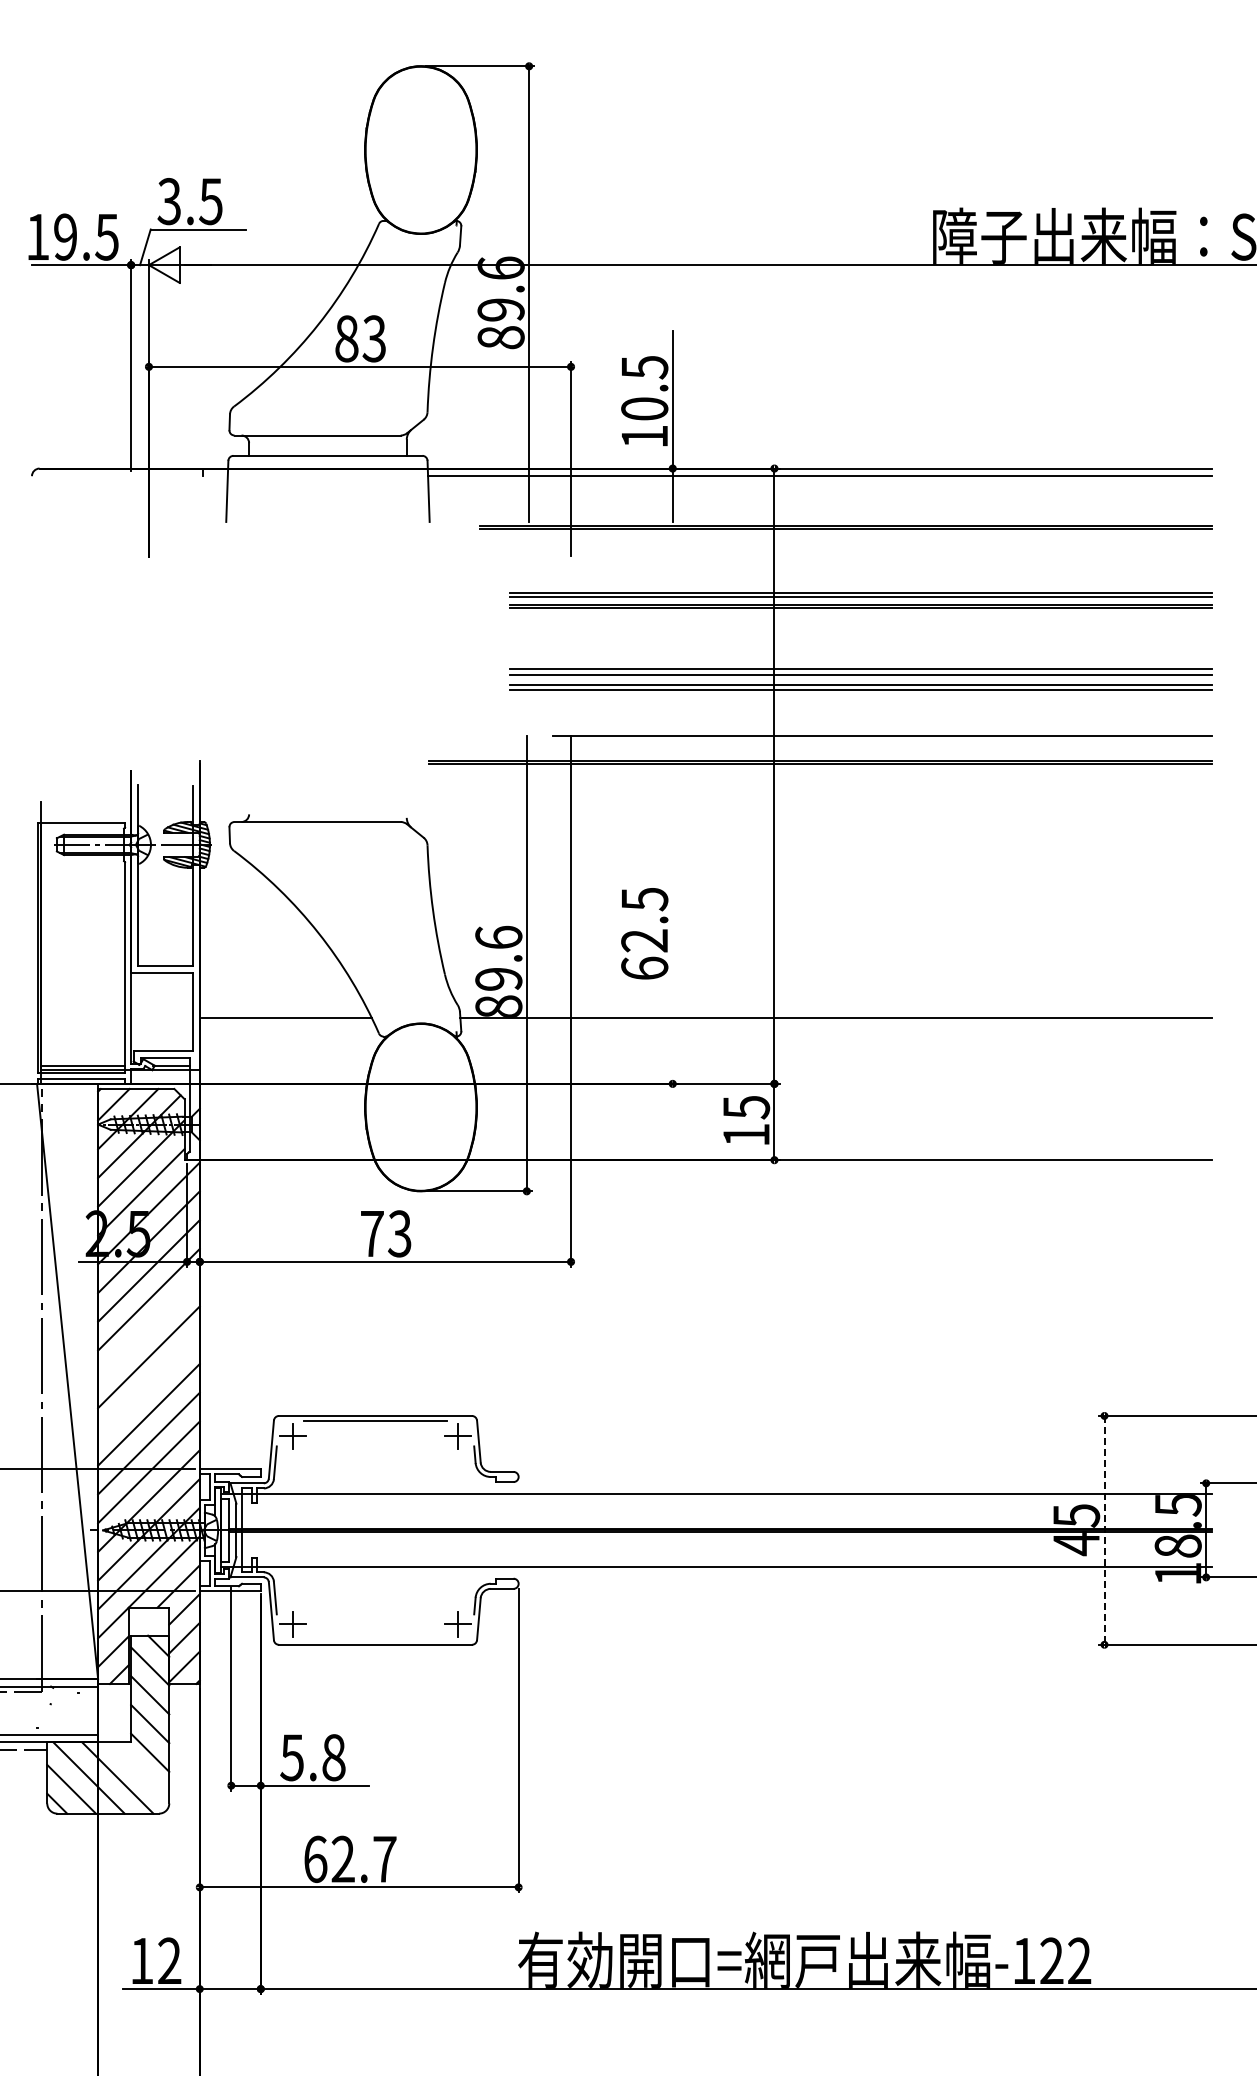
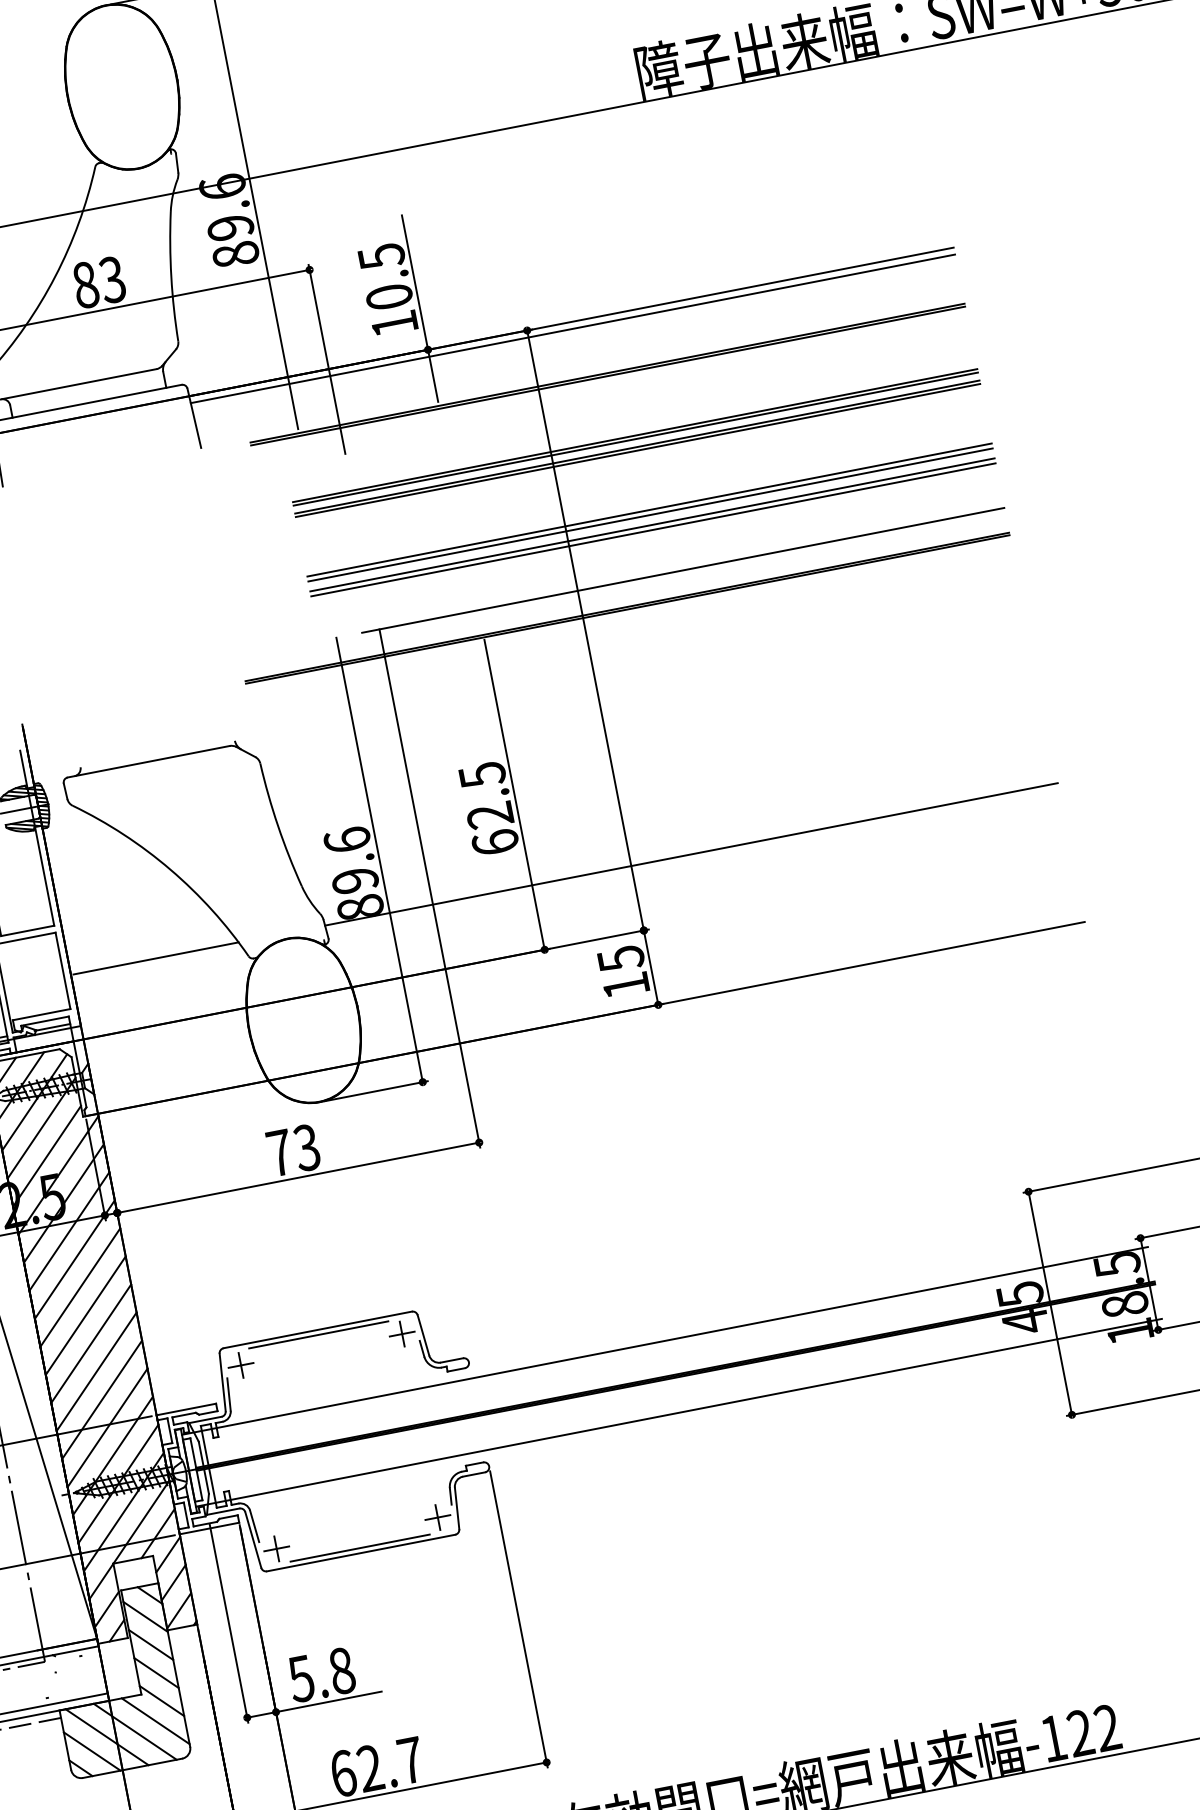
line: (672, 924) -> (514, 794), added
line: (148, 1328) -> (79, 1287), added
line: (148, 1385) -> (90, 1343), added
line: (1104, 1530) -> (1050, 1303), dashed -> solid
line: (375, 1639) -> (360, 1547), added
line: (140, 1771) -> (156, 1721), added

